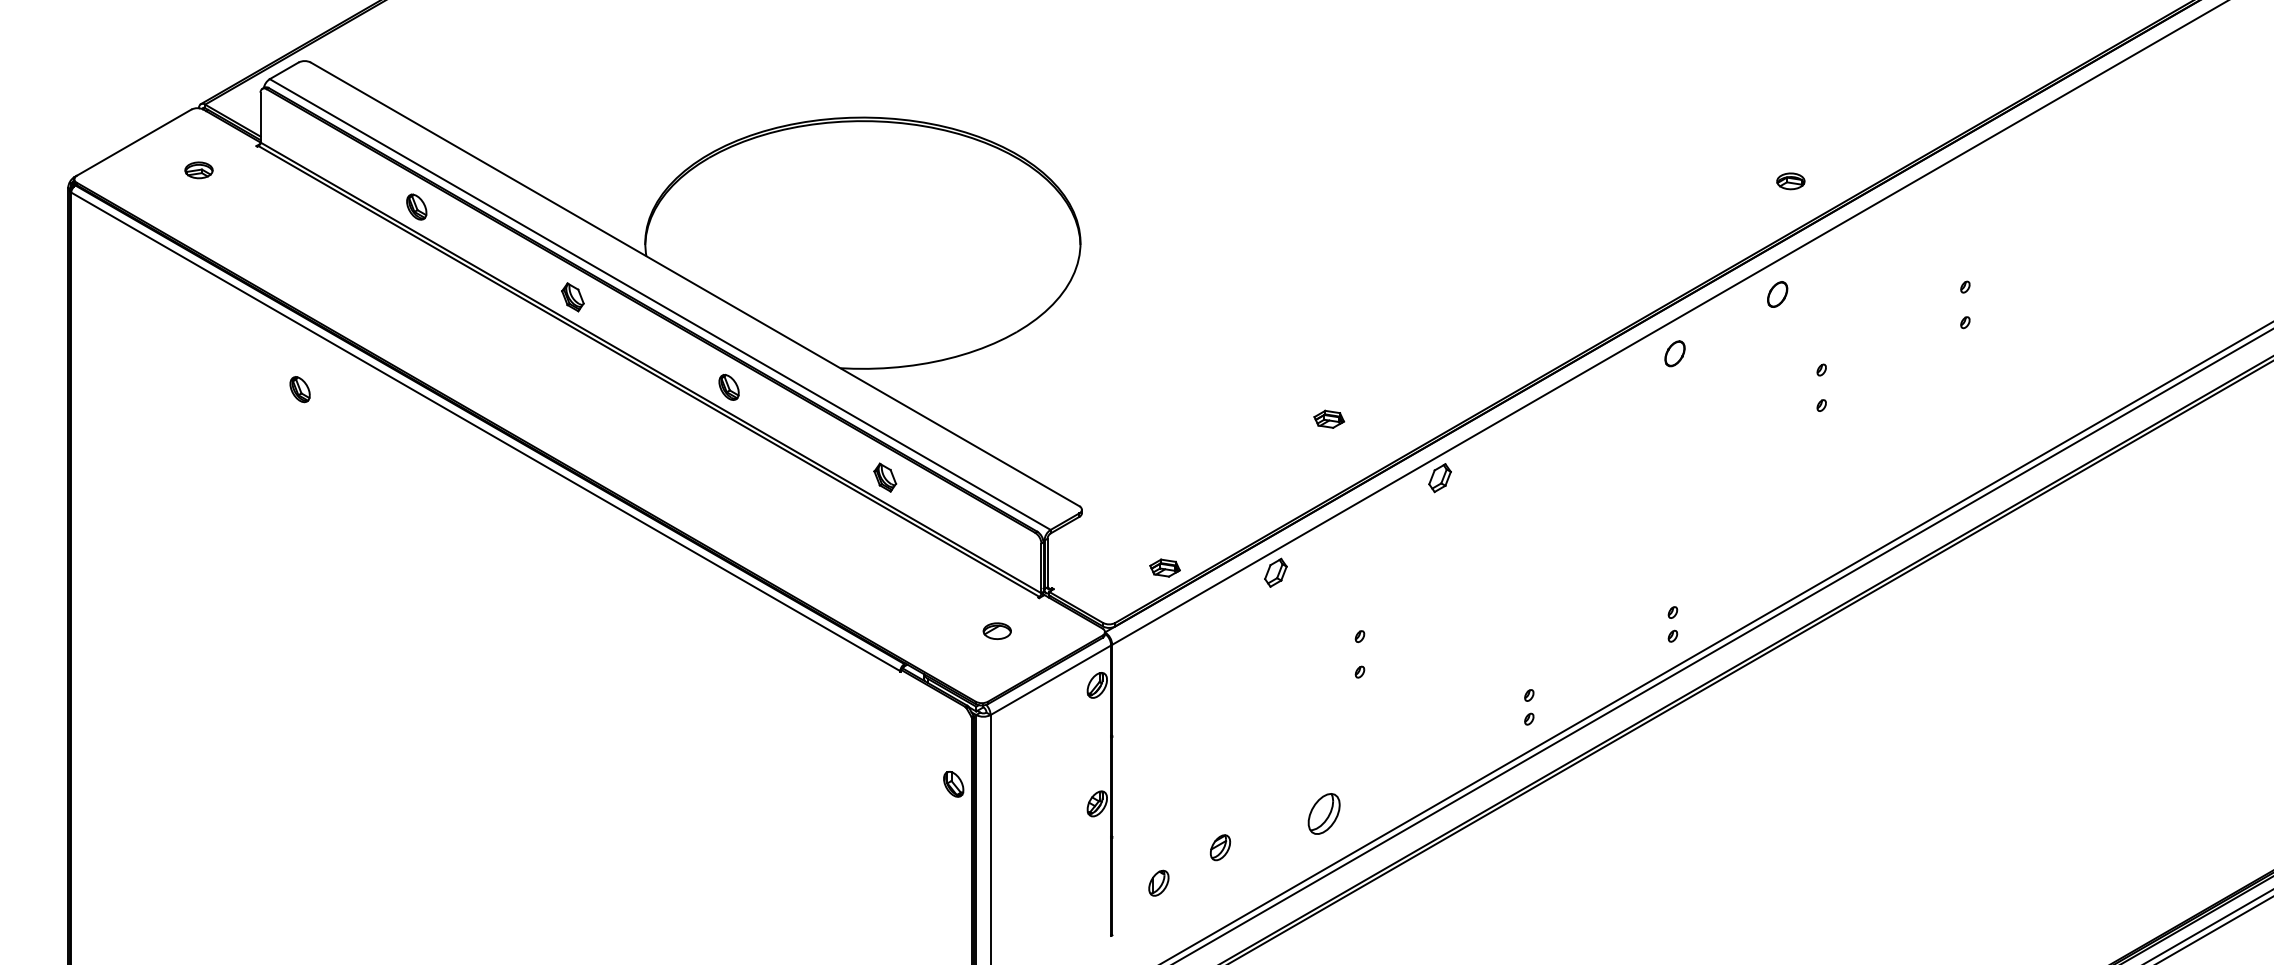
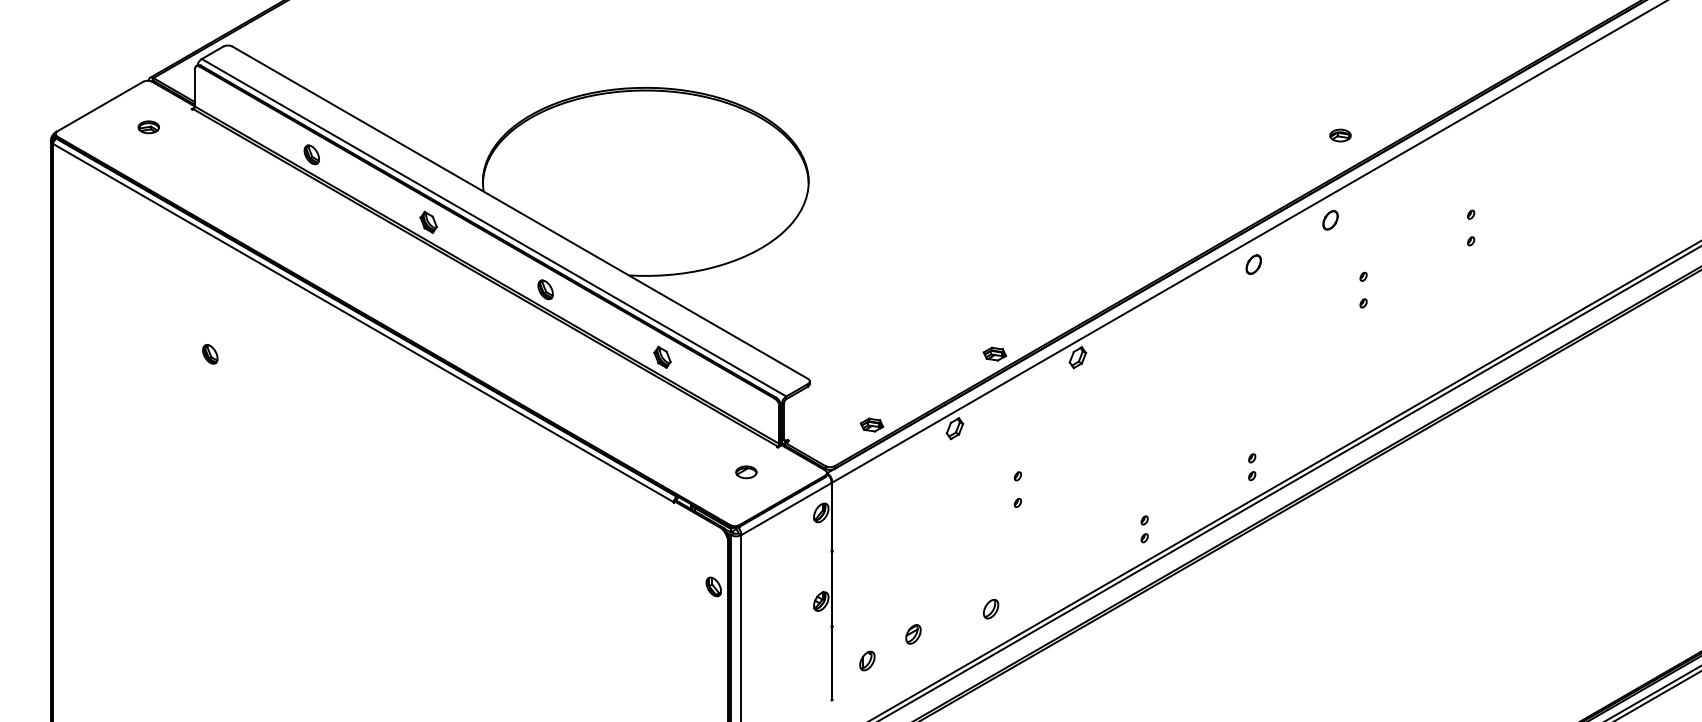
part: (299, 389) -> (209, 354), moved
part: (1329, 418) -> (995, 353), moved
part: (1323, 813) -> (990, 608), size x0.62

